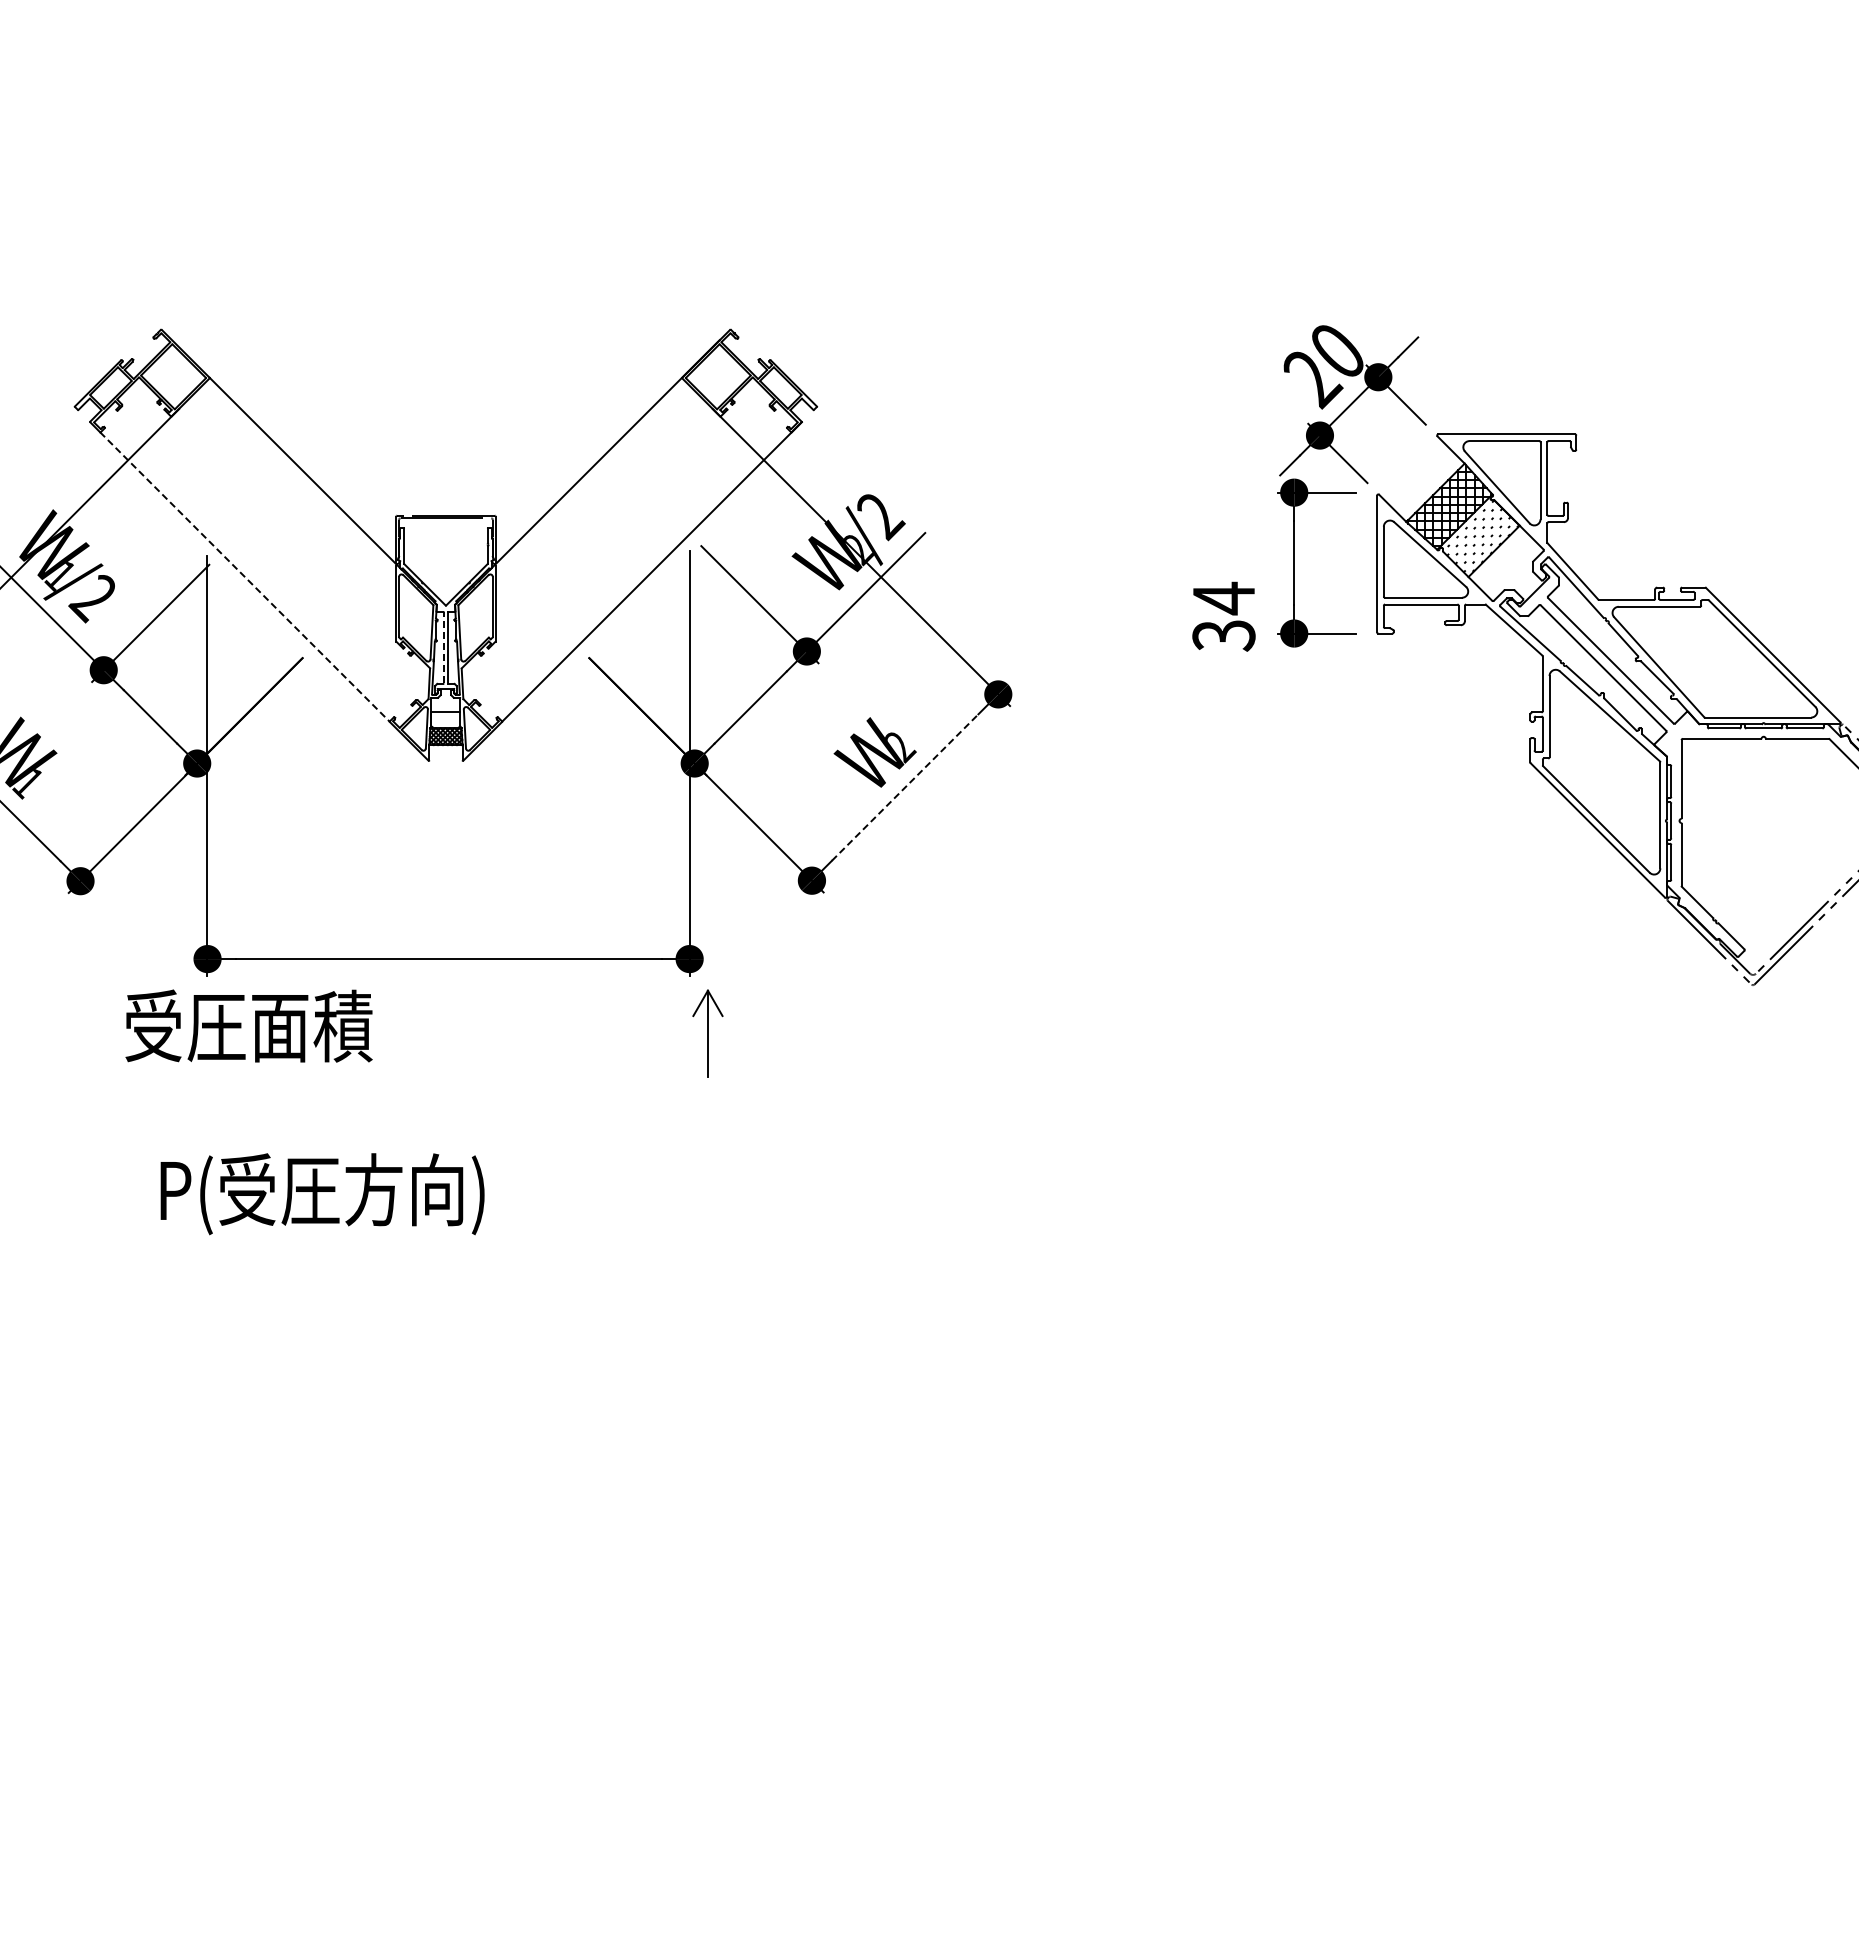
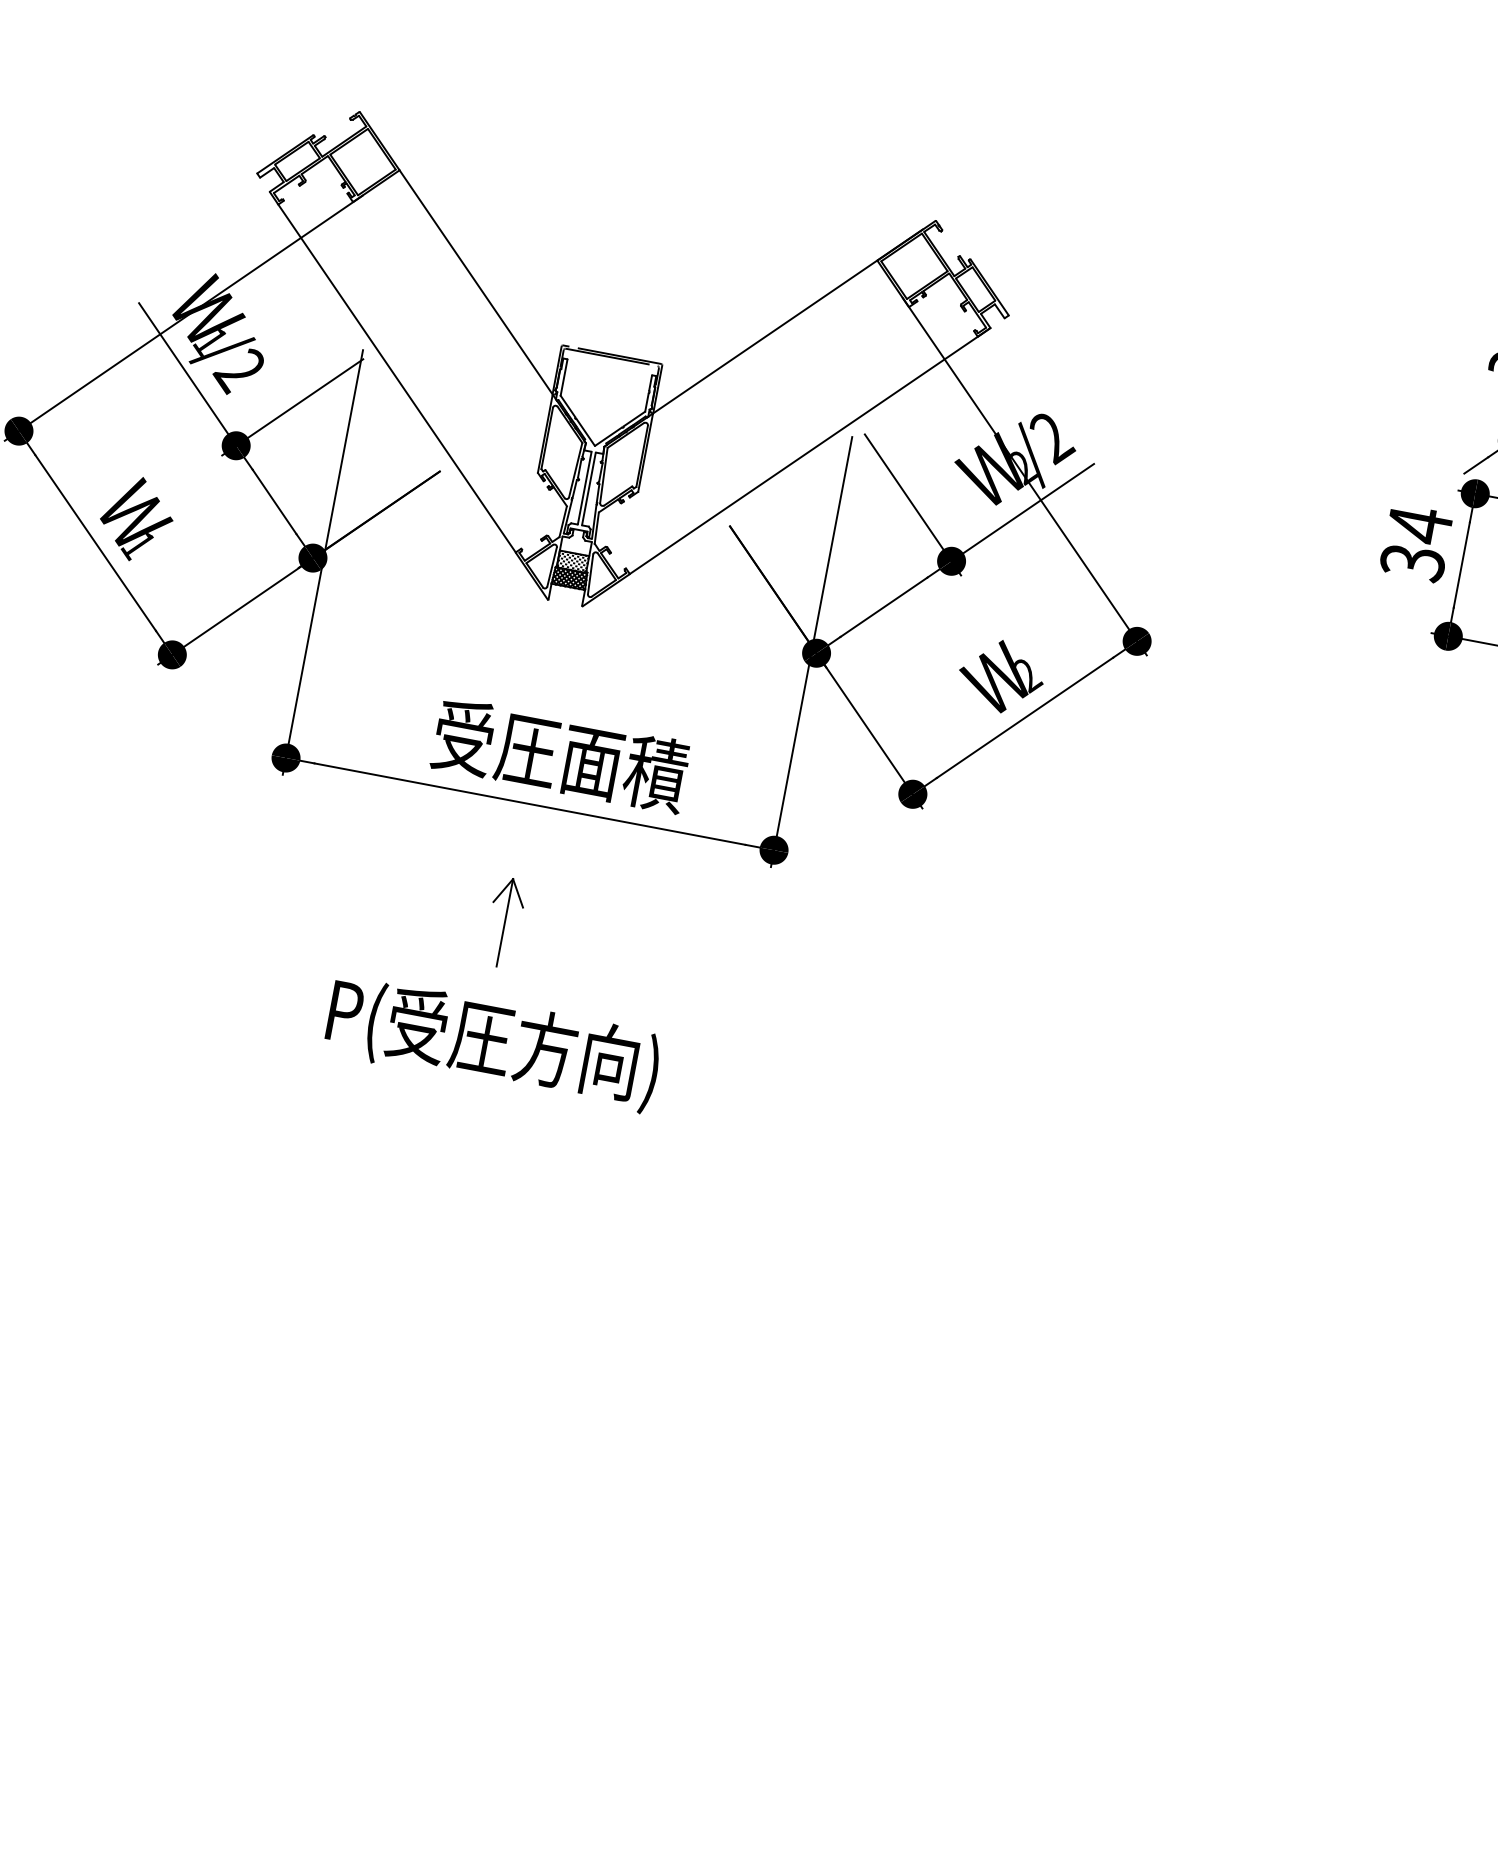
line: (244, 576) -> (396, 377), dashed -> solid
text: (1223, 616) -> (1415, 543), moved
line: (443, 647) -> (584, 487), dashed -> solid
line: (905, 787) -> (1025, 717), dashed -> solid
text: (248, 1025) -> (560, 754), moved
part: (707, 1033) -> (504, 922), moved
text: (322, 1194) -> (493, 1043), moved

